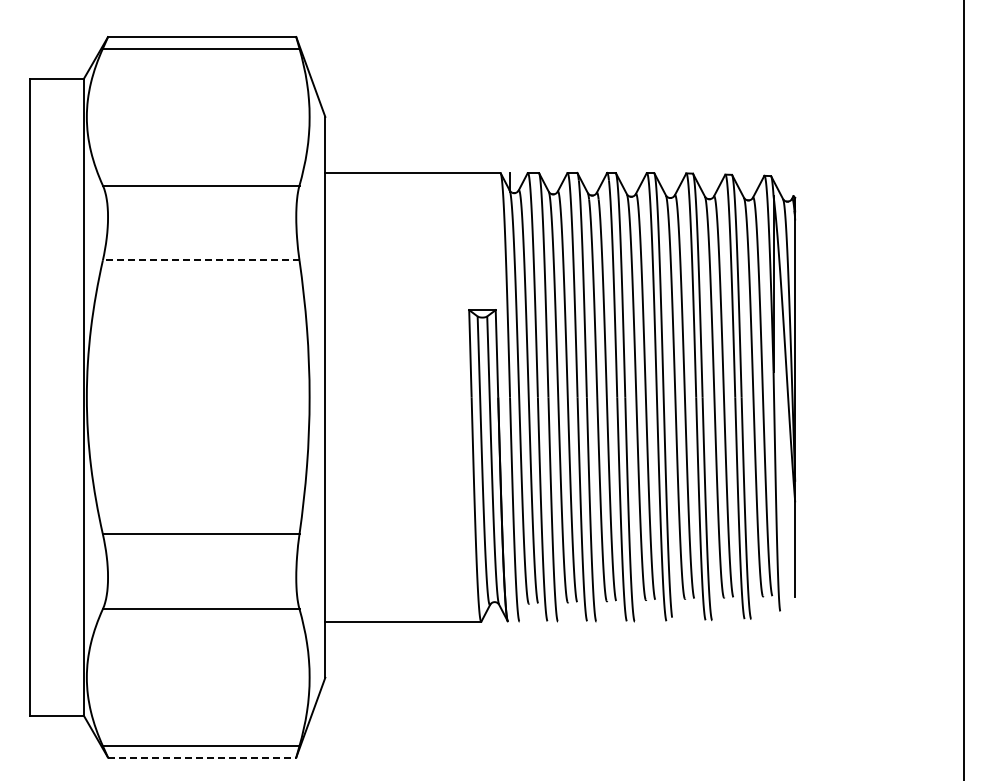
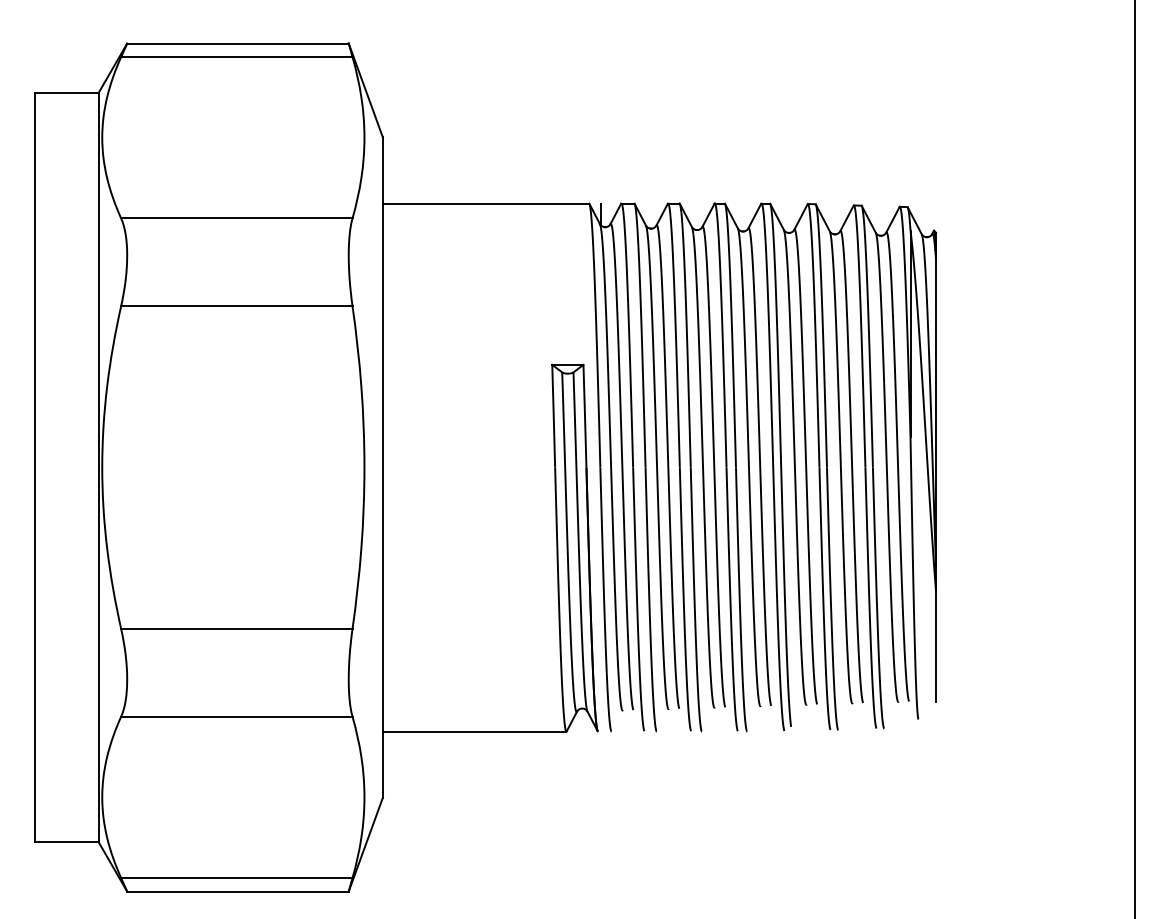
line: (200, 260) -> (236, 306), dashed -> solid
line: (202, 757) -> (238, 891), dashed -> solid

